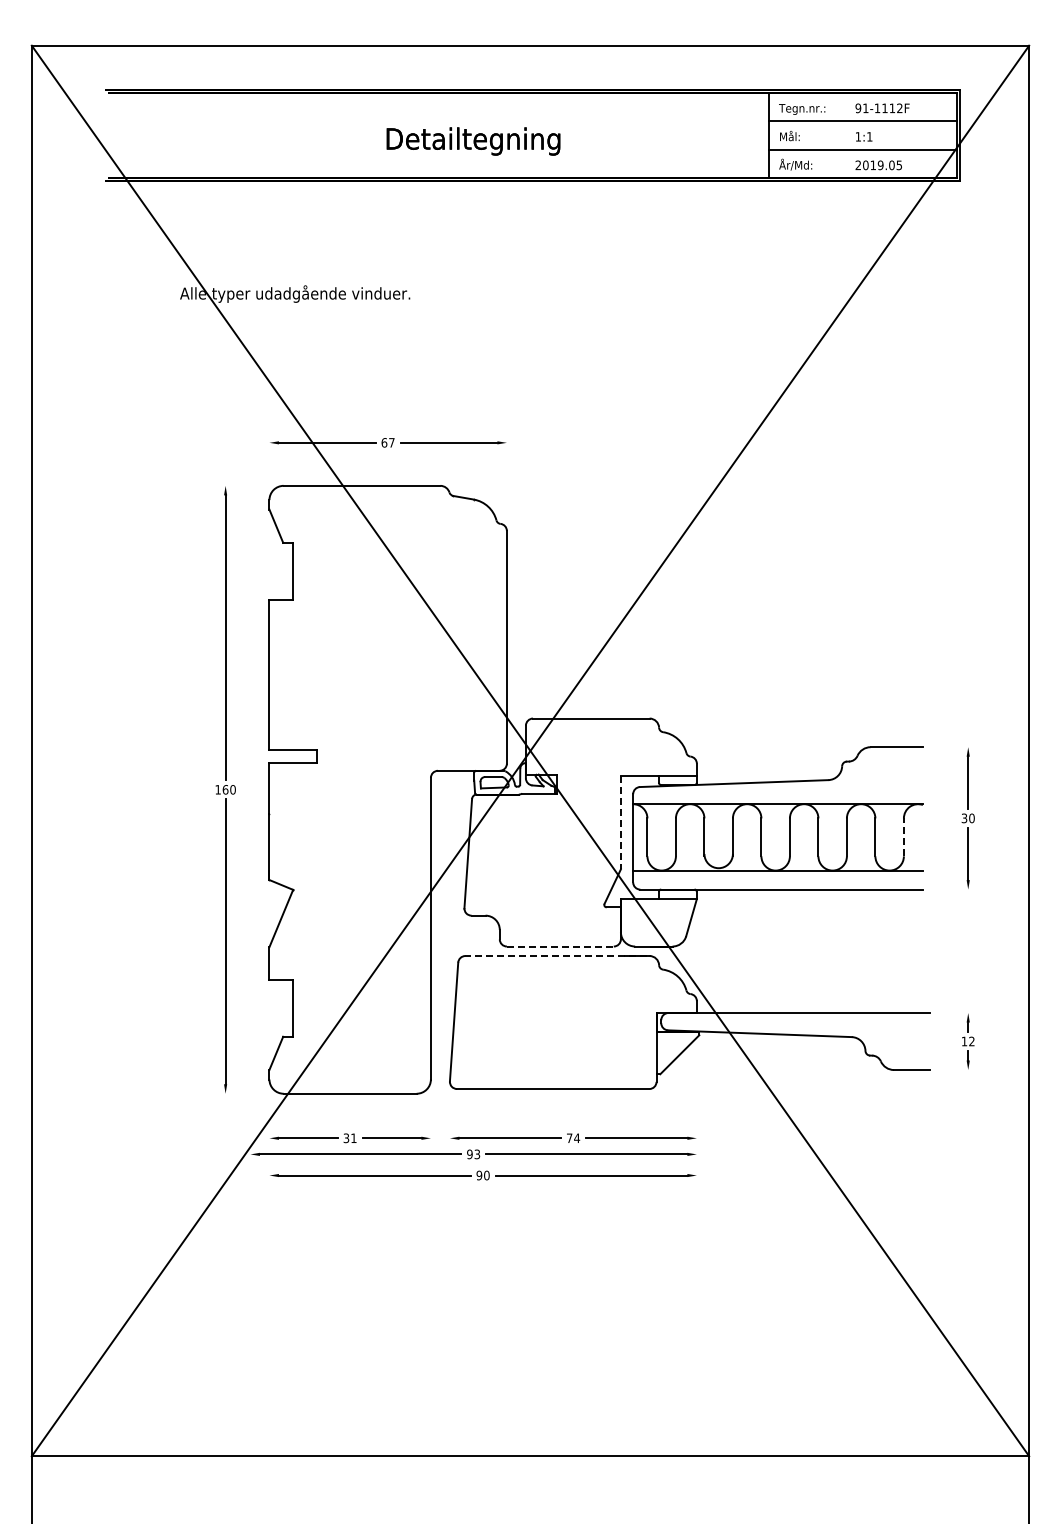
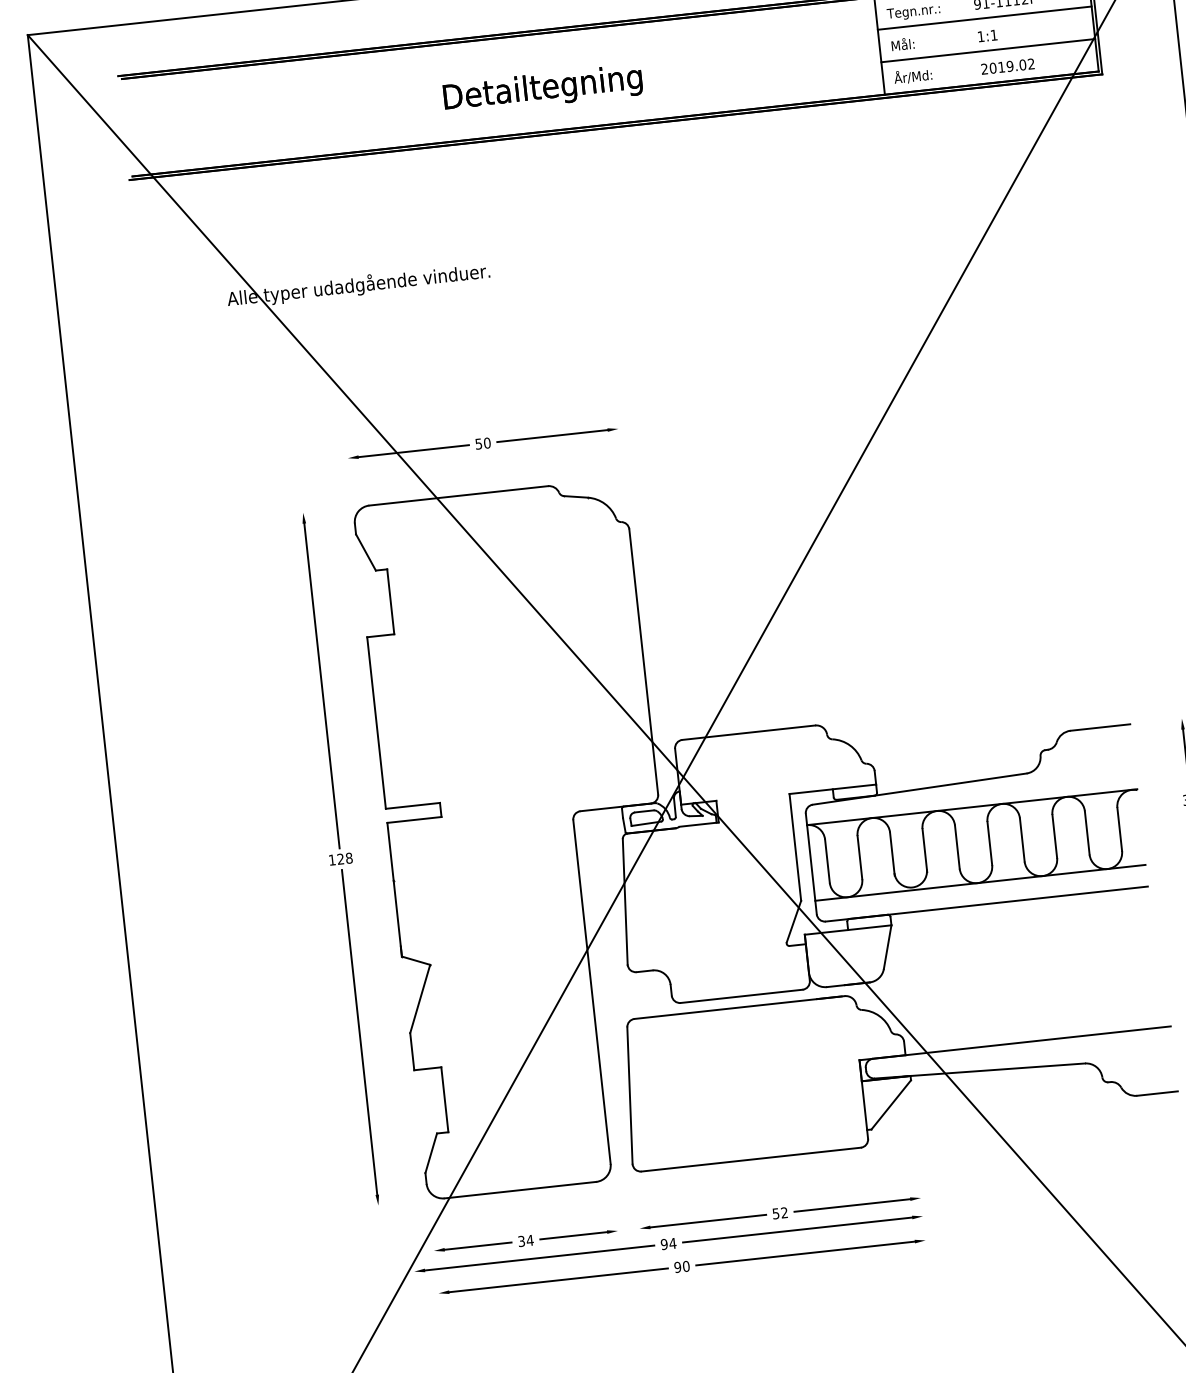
text: (898, 165) -> (1030, 64), 2019.05 -> 2019.02
text: (387, 442) -> (482, 443), 67 -> 50
text: (228, 789) -> (344, 858), 160 -> 128
line: (620, 822) -> (794, 847), dashed -> solid
line: (903, 837) -> (1119, 829), dashed -> solid
line: (560, 946) -> (741, 996), dashed -> solid
line: (556, 956) -> (738, 1008), dashed -> solid
text: (353, 1137) -> (529, 1239), 31 -> 34
text: (573, 1138) -> (780, 1213), 74 -> 52
text: (477, 1154) -> (673, 1243), 93 -> 94

